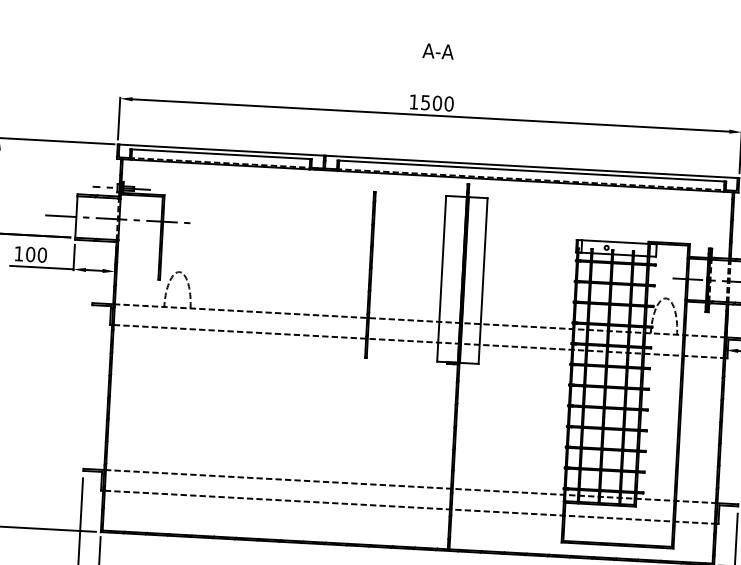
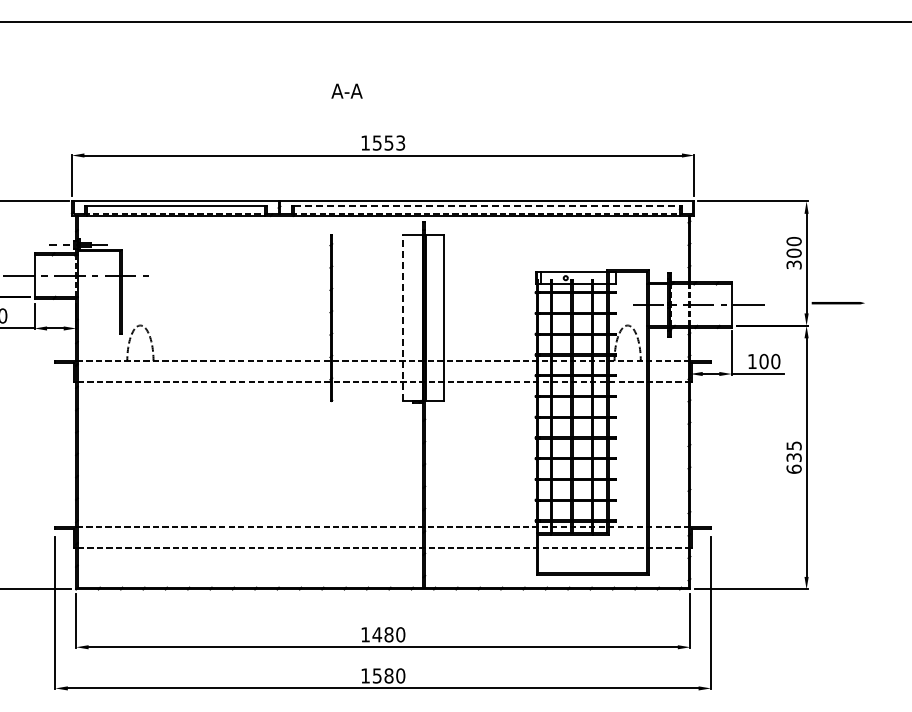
text: (437, 50) -> (346, 90), moved
text: (442, 103) -> (394, 142), 1500 -> 1553
line: (531, 170) -> (486, 205), solid -> dashed
line: (441, 279) -> (402, 318), solid -> dashed

